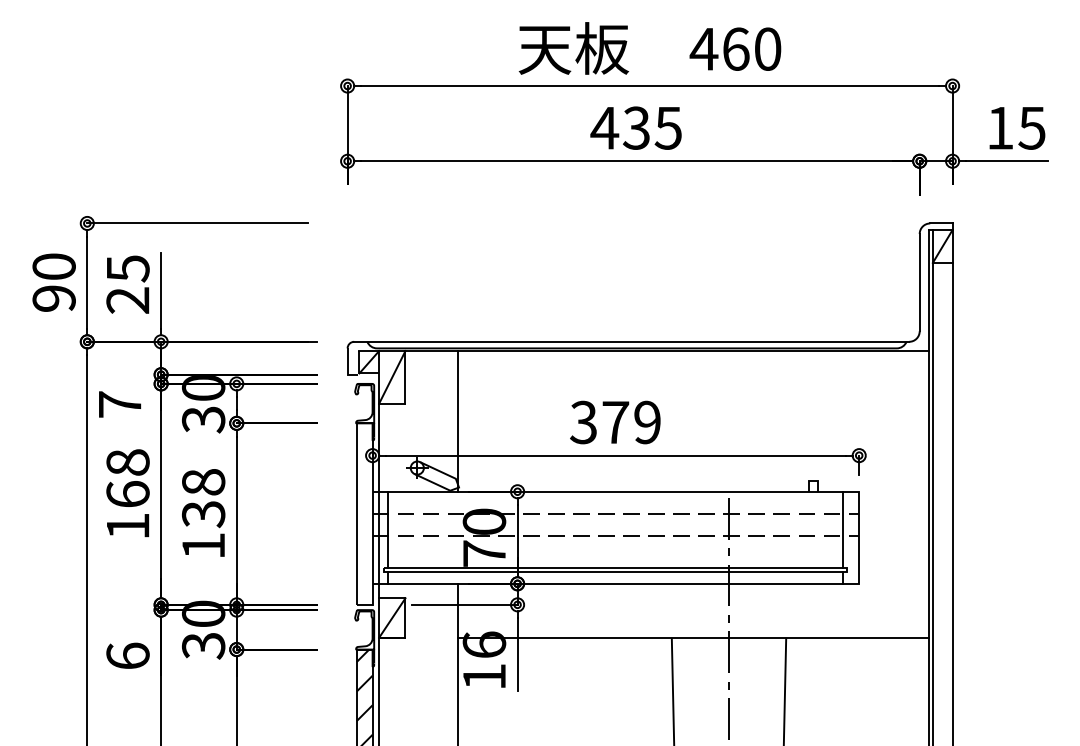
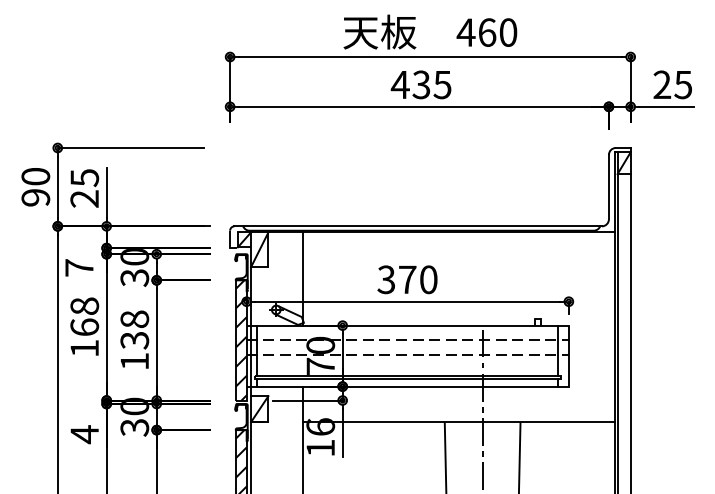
text: (1000, 127) -> (662, 84), 15 -> 25
text: (647, 422) -> (428, 279), 379 -> 370
hatch: (364, 514) -> (241, 340), added
text: (127, 656) -> (84, 434), 6 -> 4

